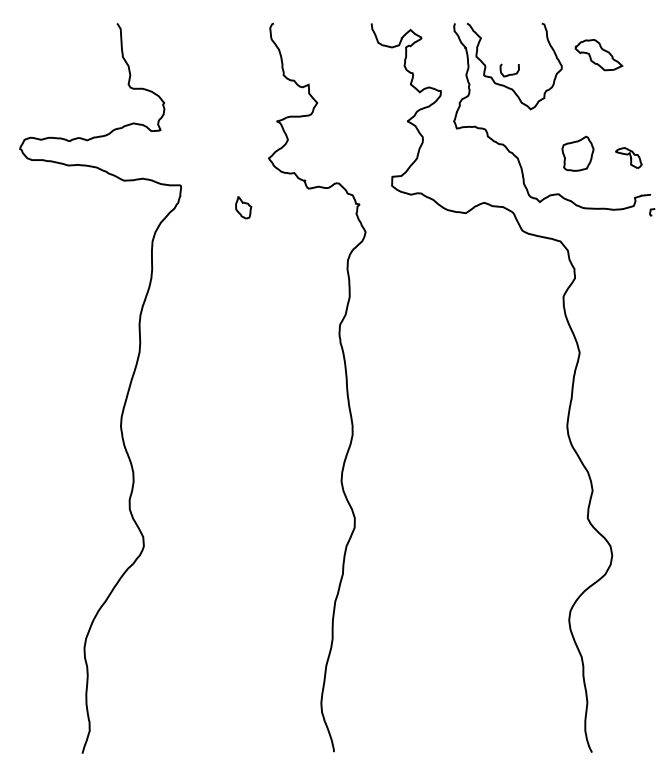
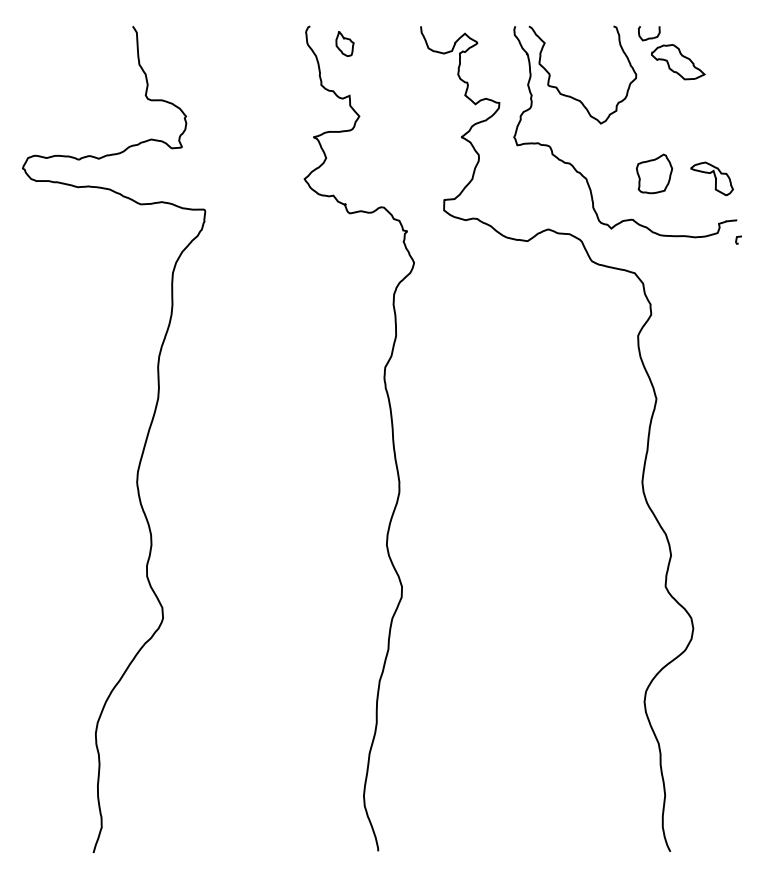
part: (509, 70) -> (649, 33), moved
part: (628, 157) -> (711, 178), size x1.43
part: (243, 207) -> (344, 43), moved

